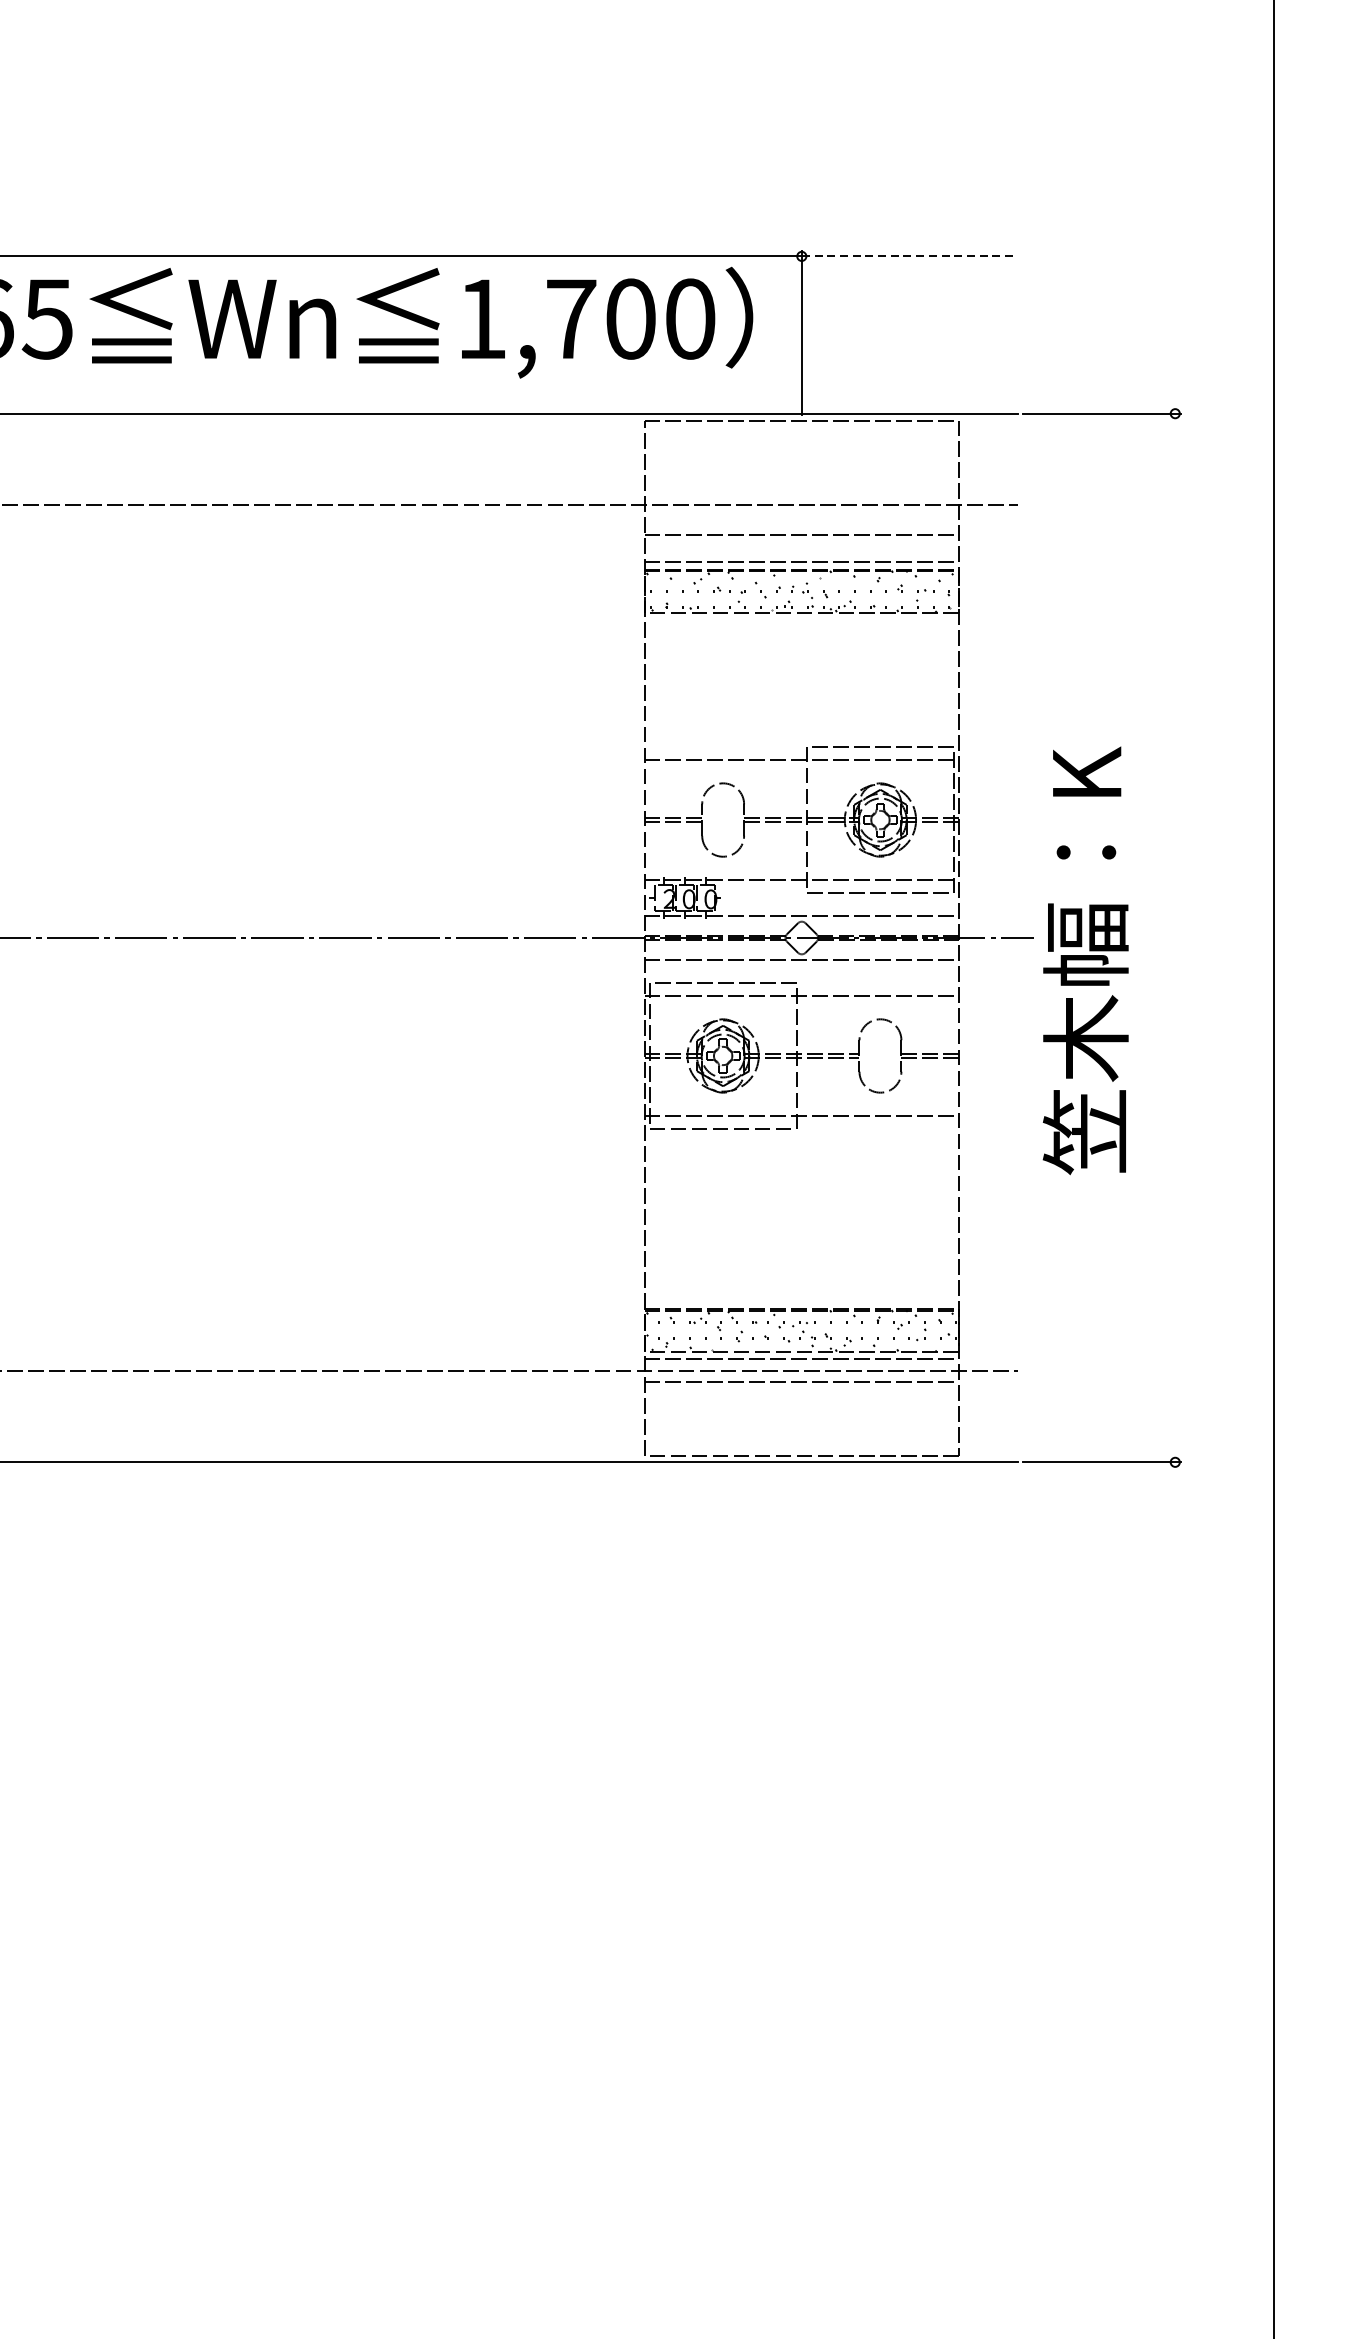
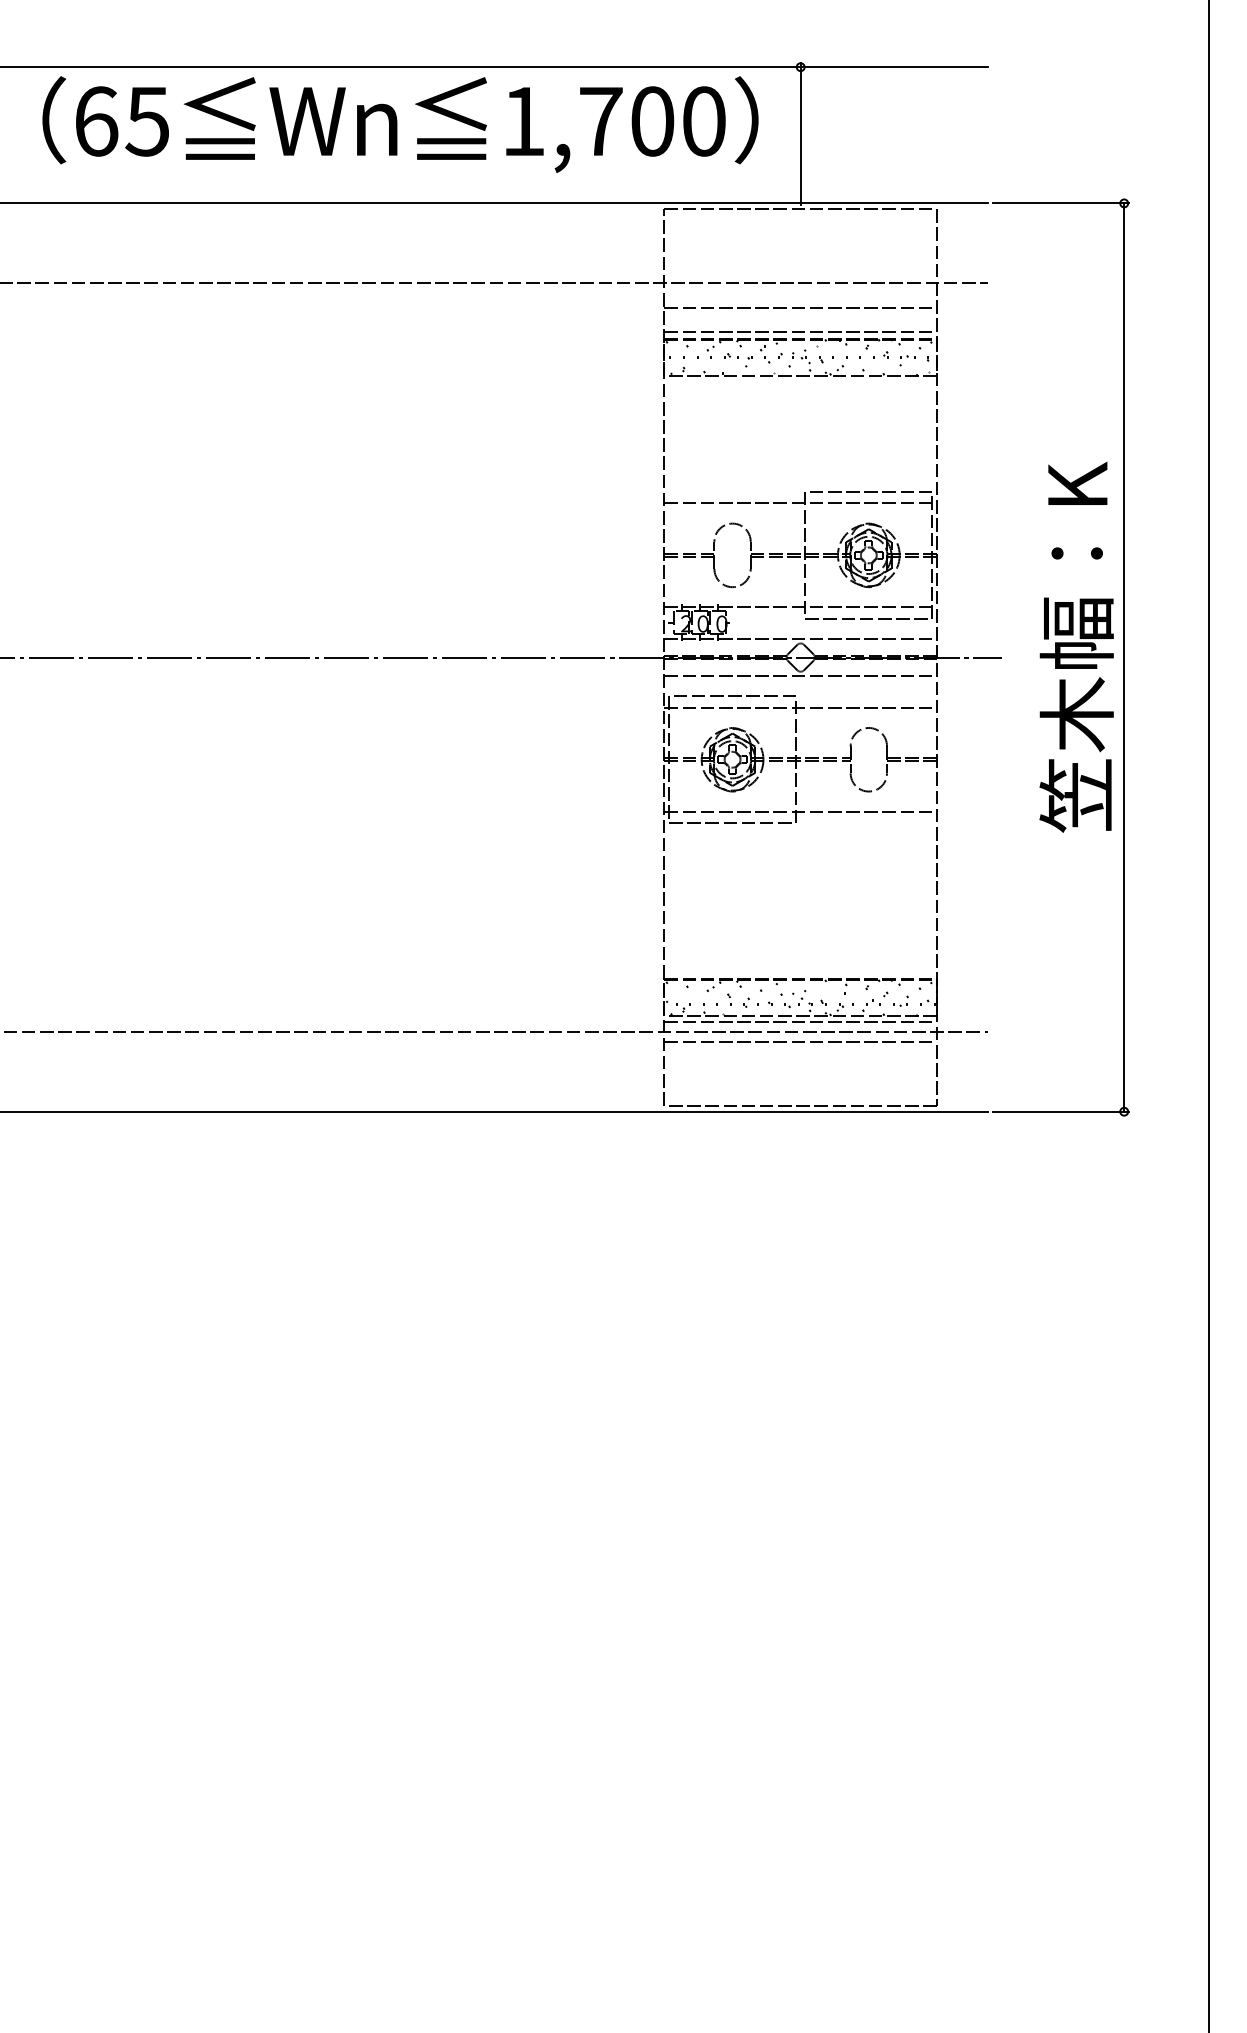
line: (910, 256) -> (894, 67), dashed -> solid
line: (1175, 937) -> (1124, 657), added
text: (1085, 959) -> (1076, 646), moved

